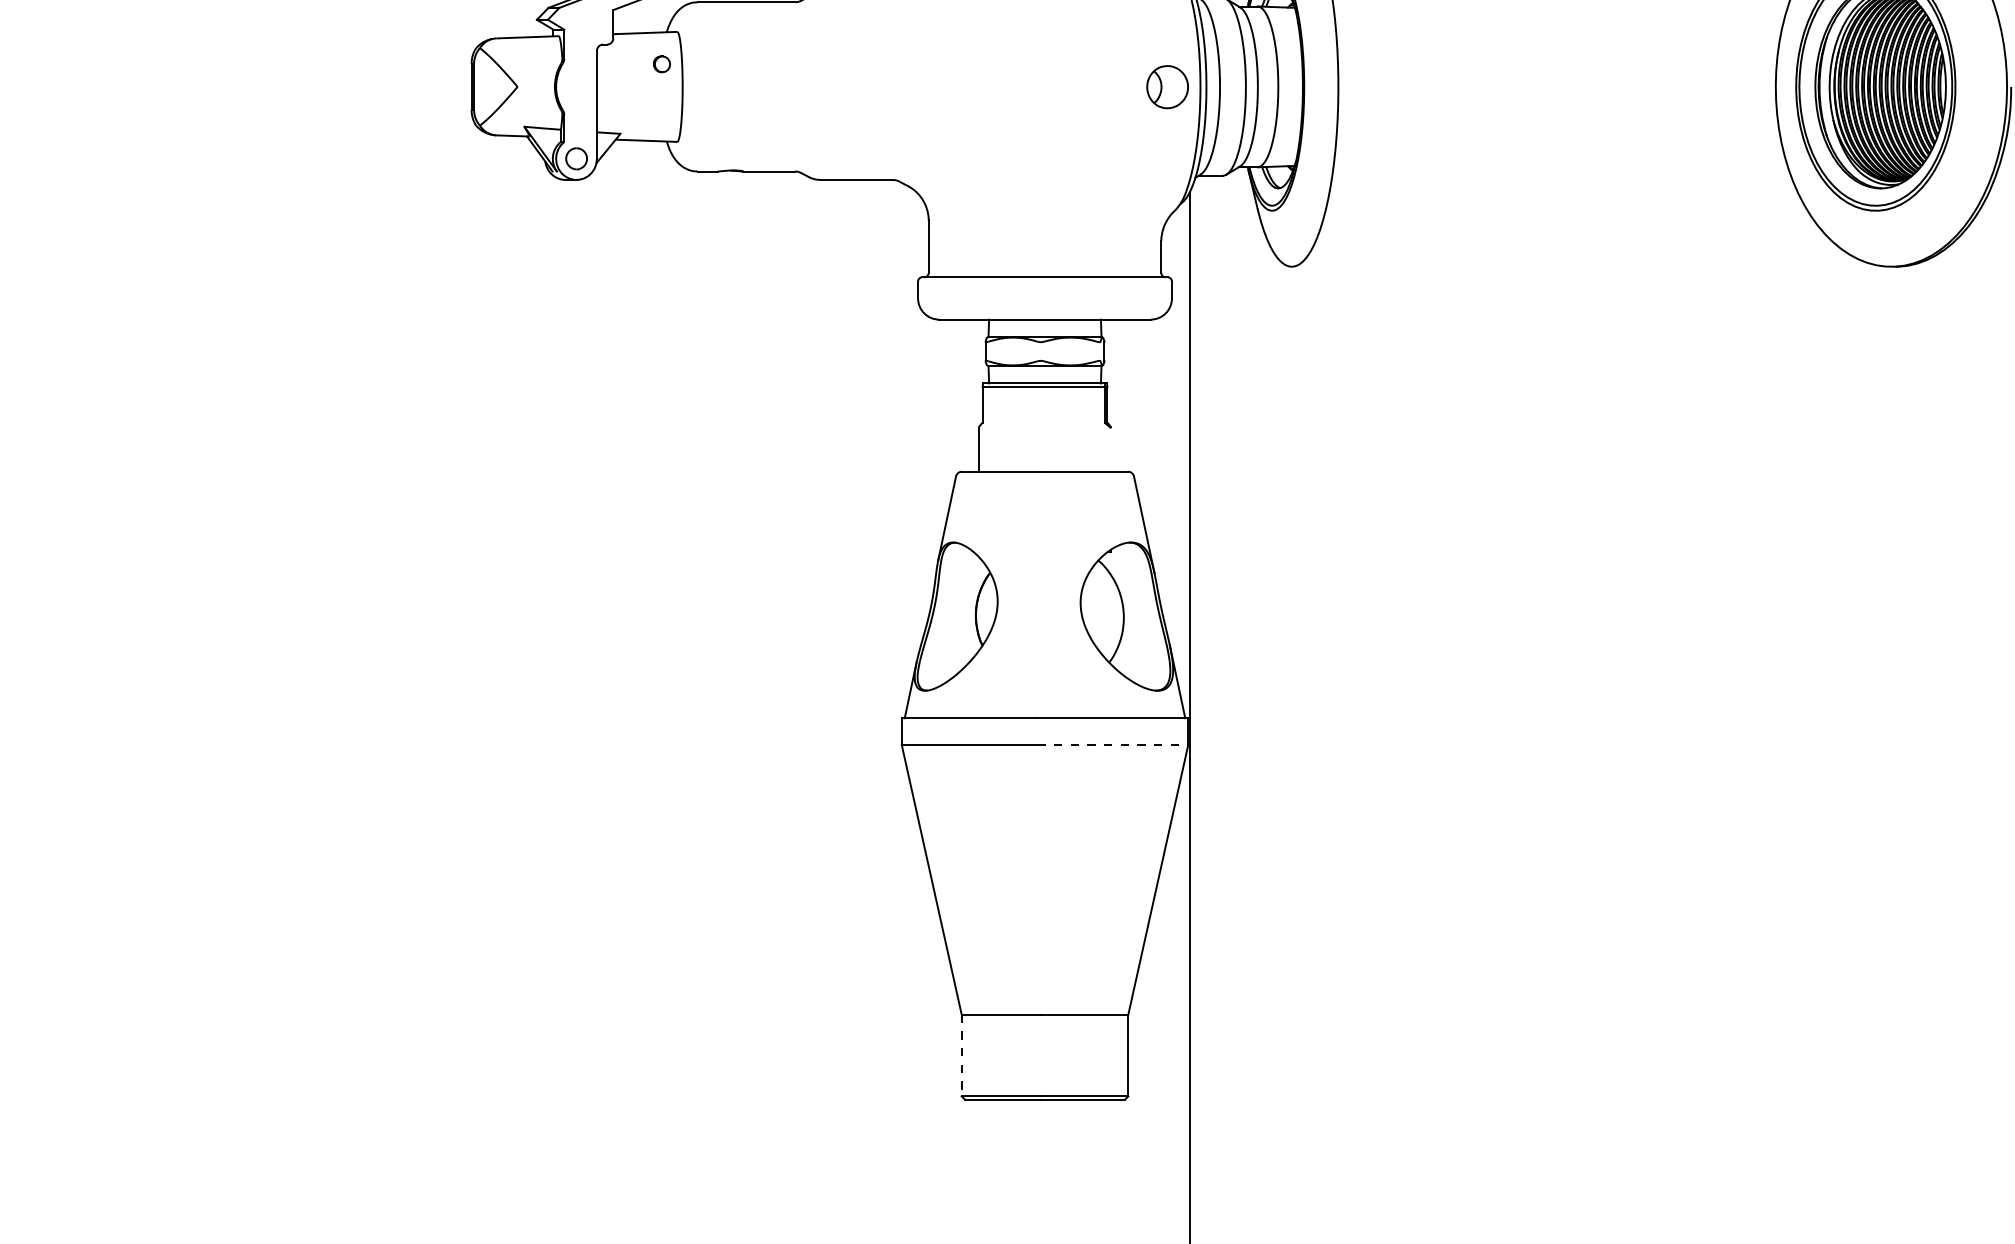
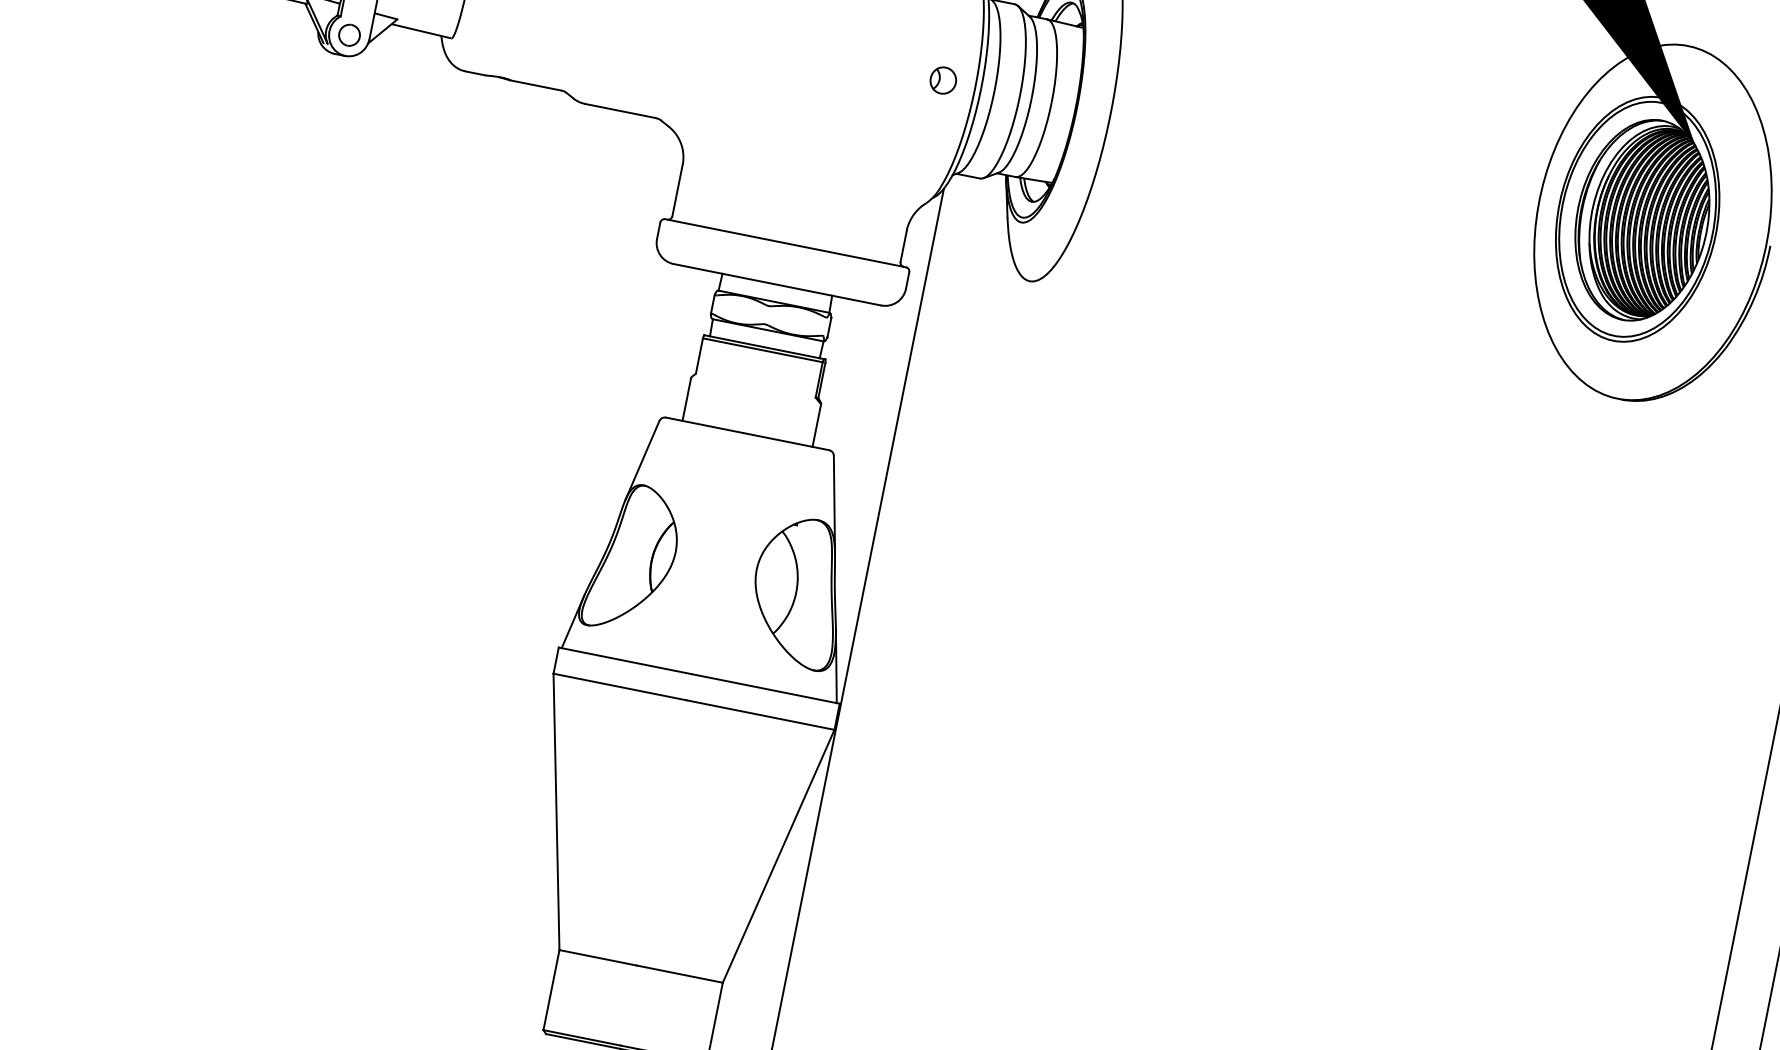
part: (1167, 86) -> (943, 80), size x0.62
line: (1111, 449) -> (817, 425), added
line: (1112, 744) -> (760, 714), dashed -> solid
line: (961, 1055) -> (551, 990), dashed -> solid

